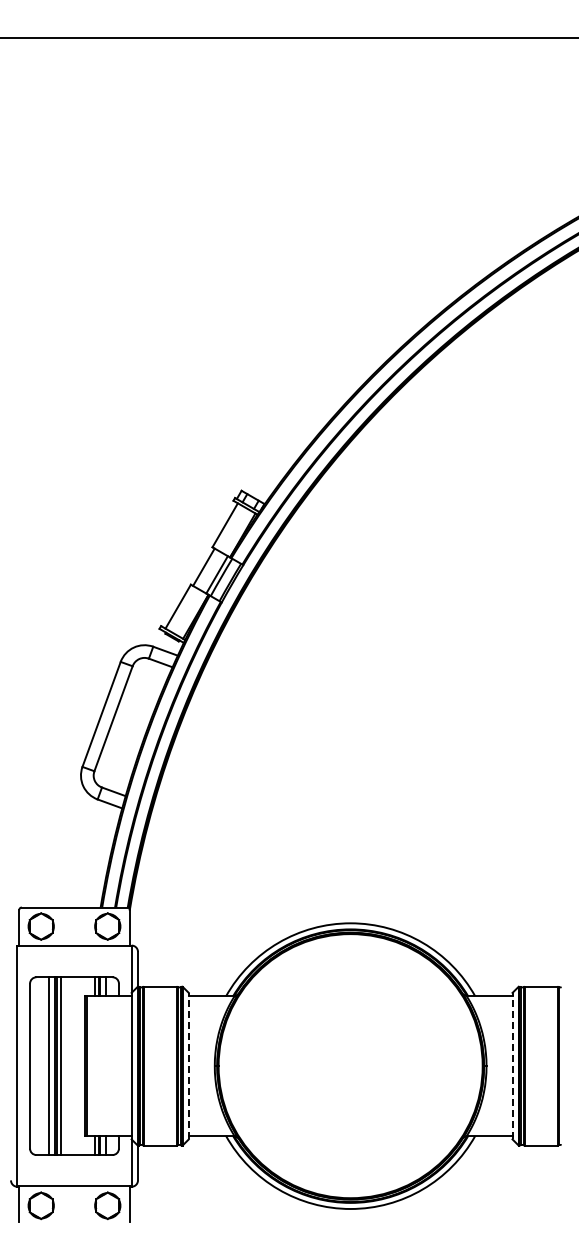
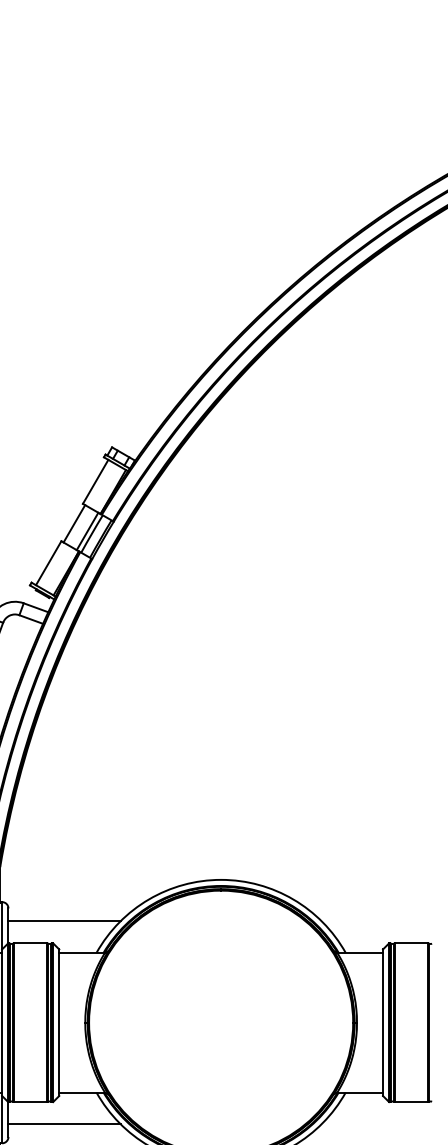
line: (193, 964) -> (63, 921), added
line: (188, 1065) -> (58, 1022), dashed -> solid
line: (512, 1065) -> (382, 1022), dashed -> solid
line: (193, 1167) -> (63, 1124), added

